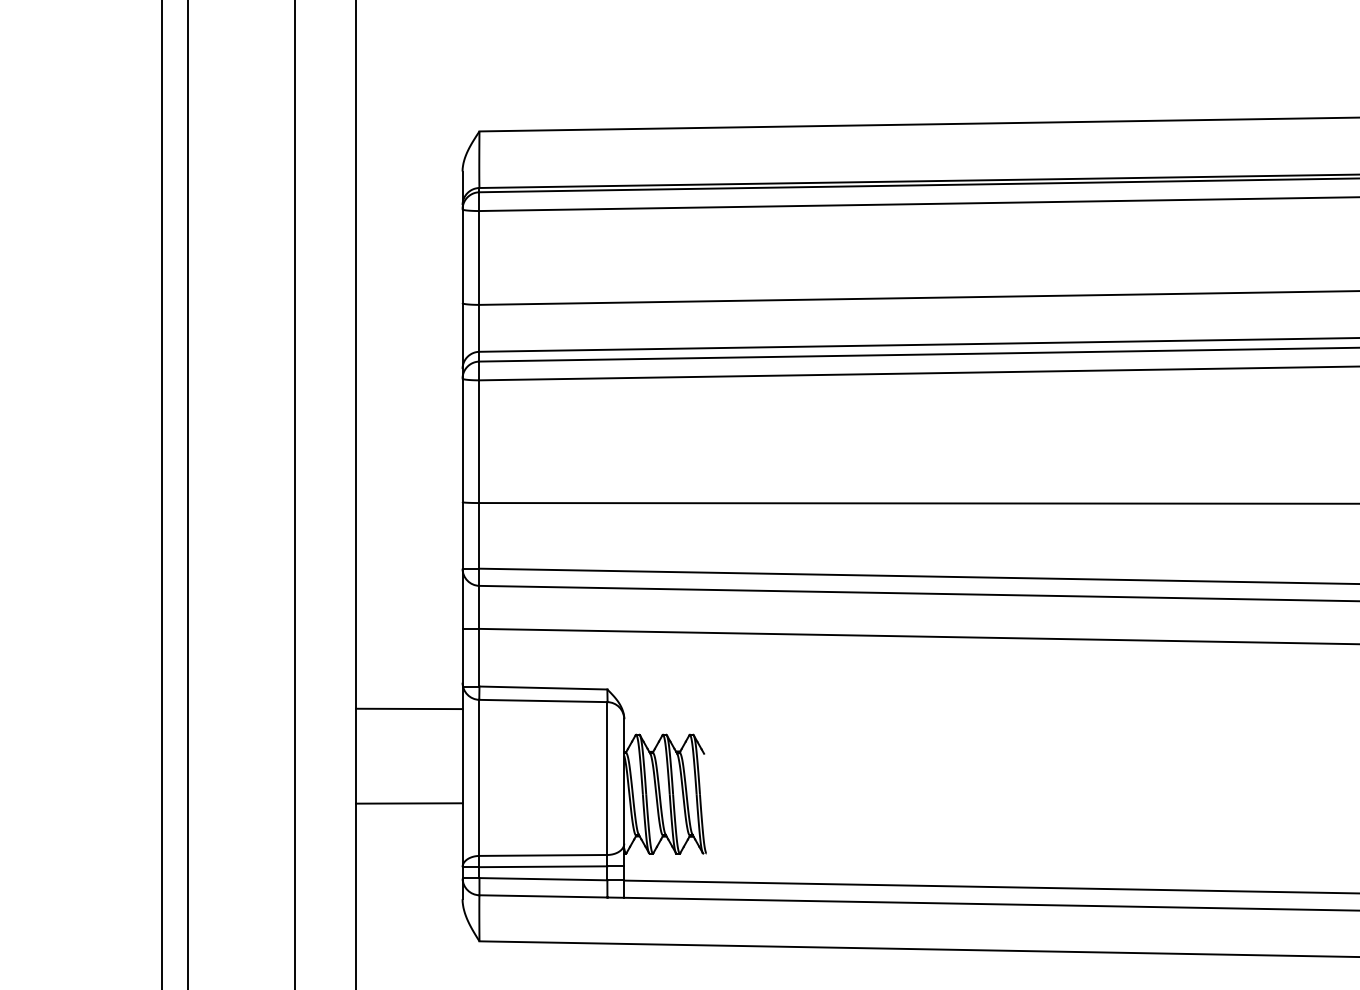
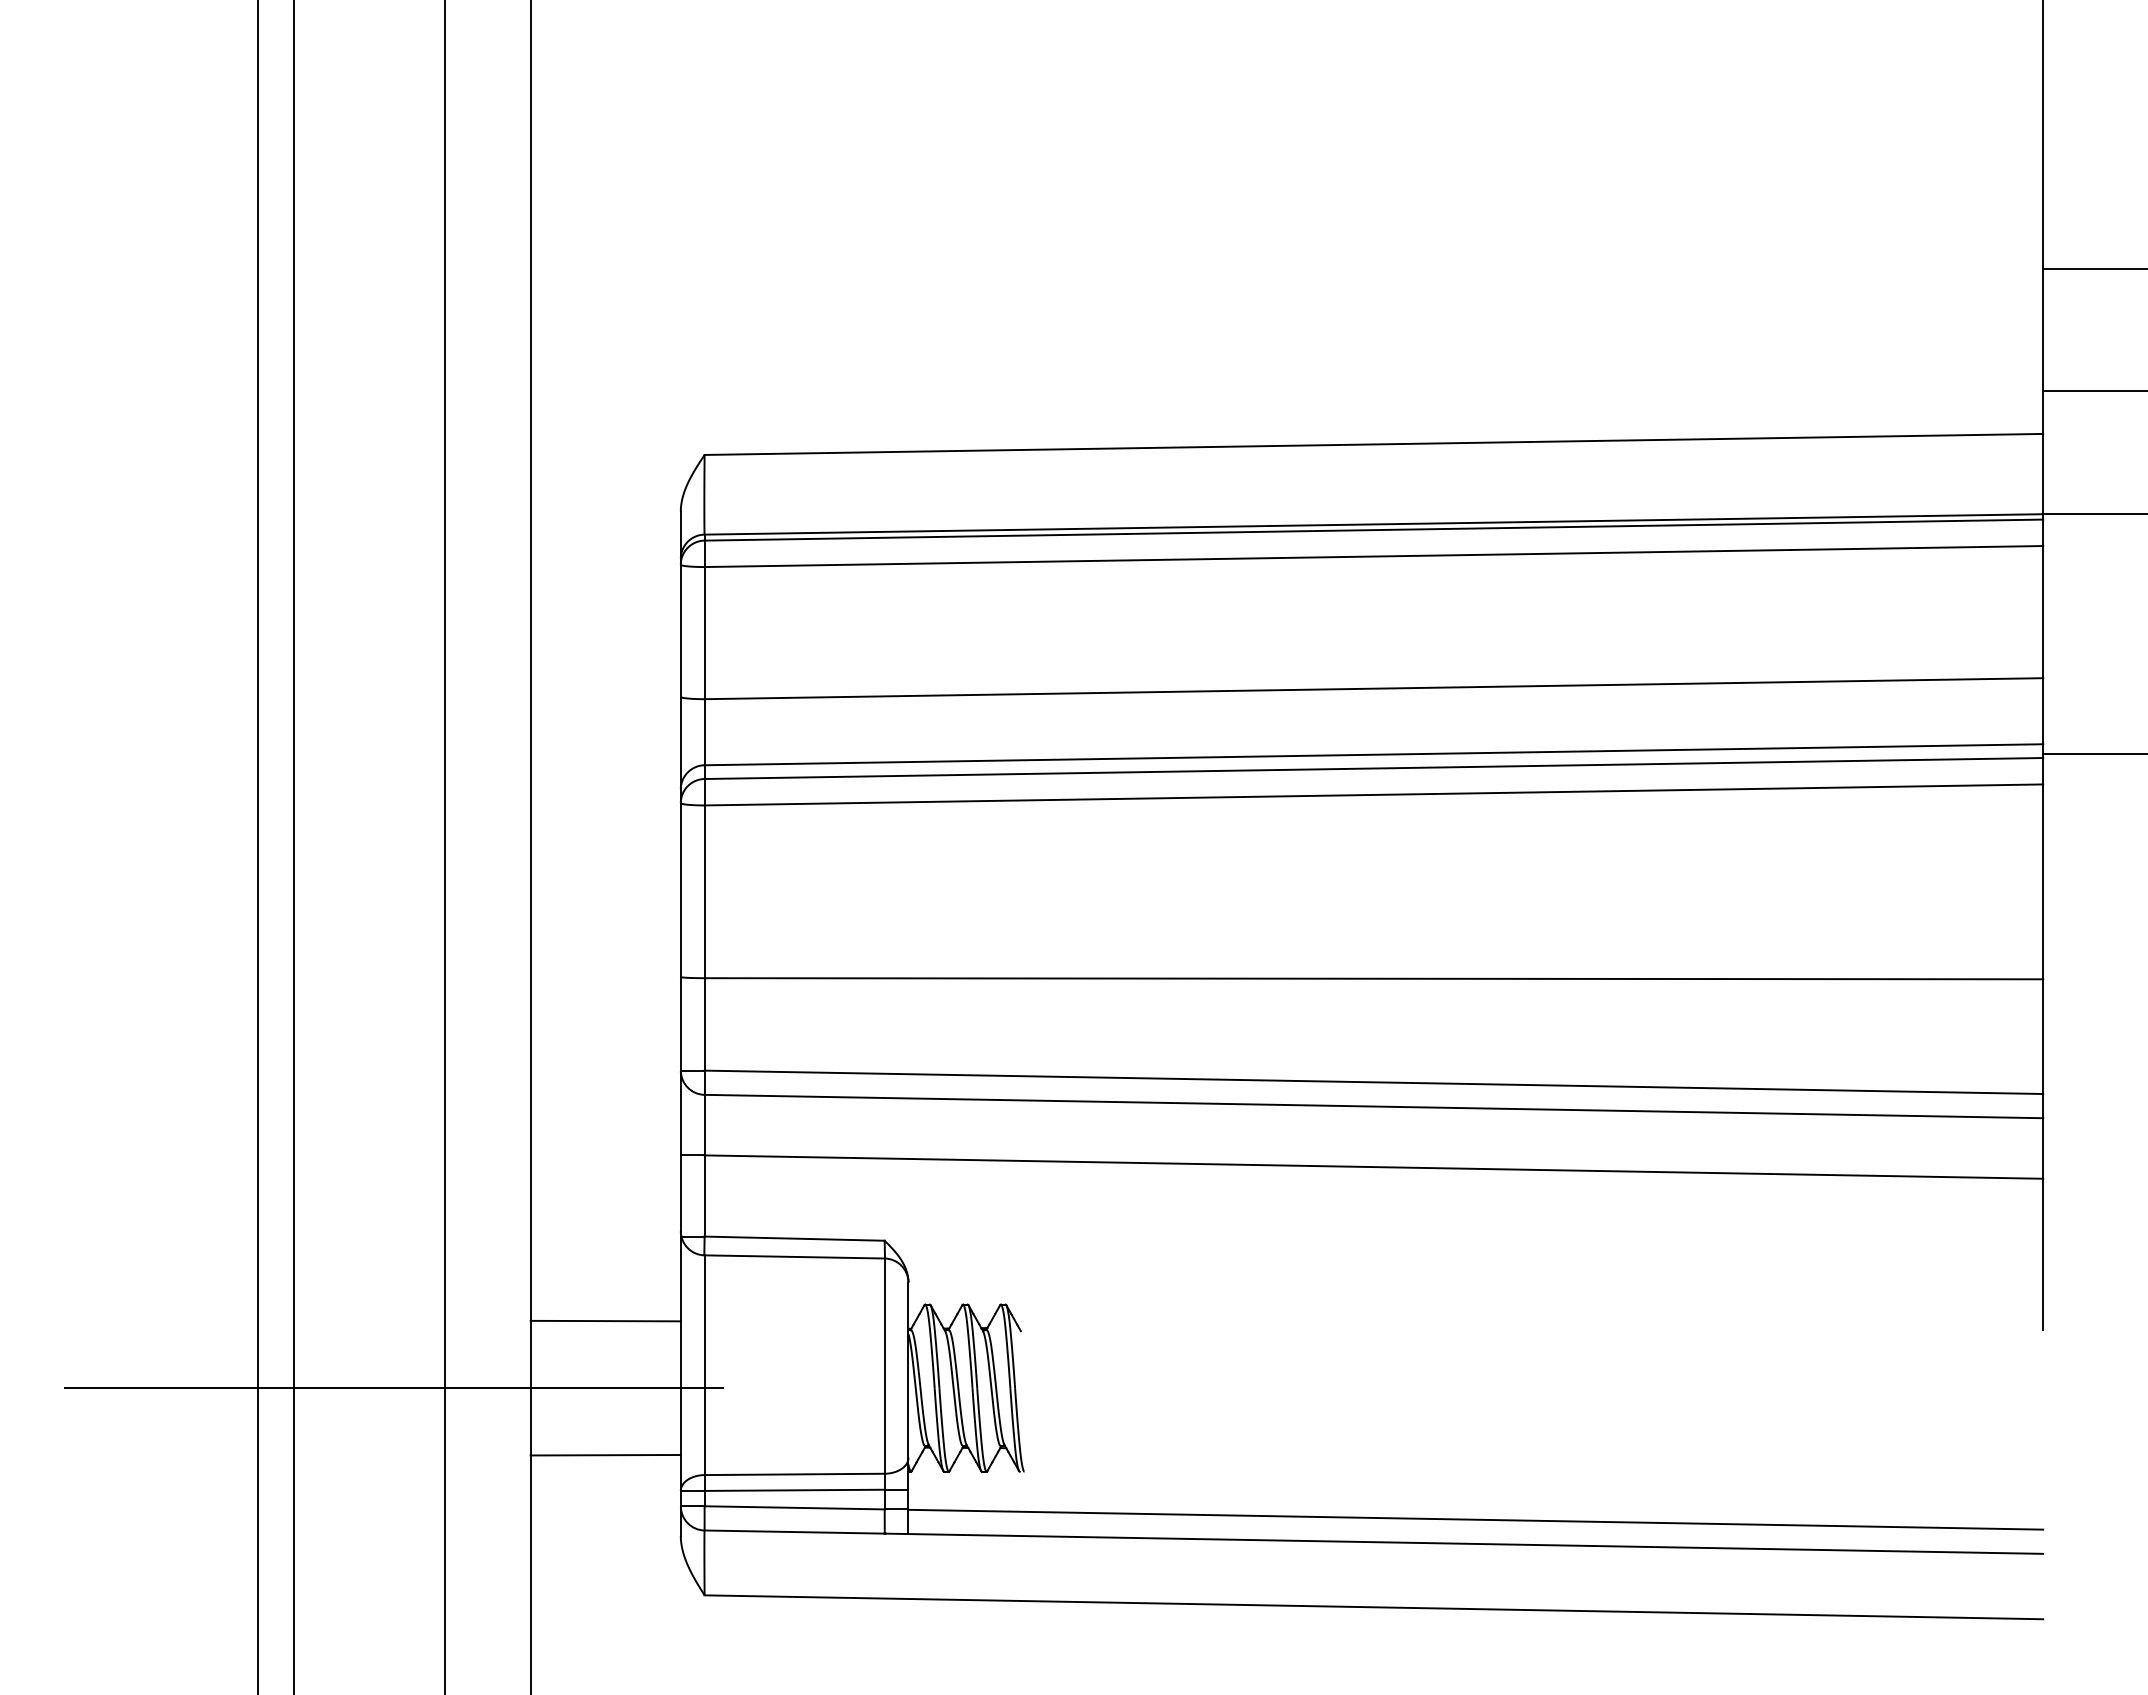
line: (409, 708) -> (605, 1320), moved
line: (259, 794) -> (394, 1388), added
line: (409, 802) -> (605, 1454), moved

